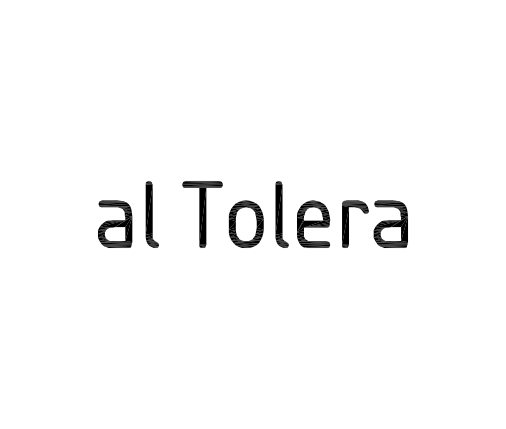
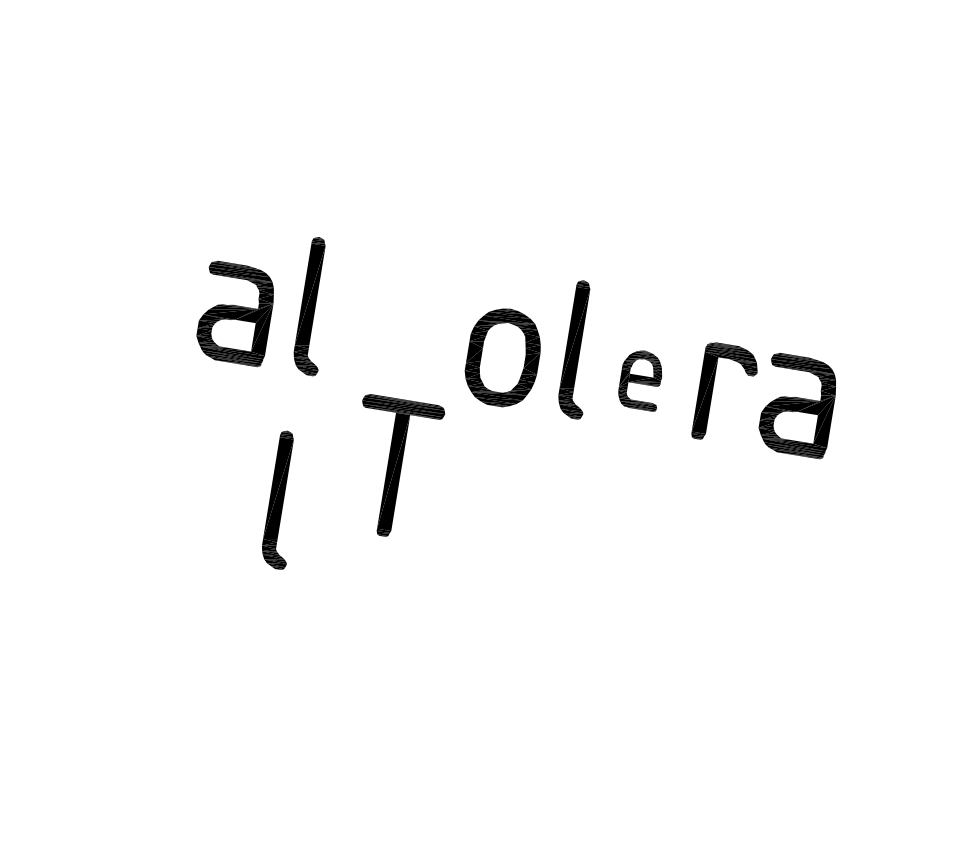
part: (202, 214) -> (393, 467), moved
part: (313, 223) -> (640, 378), size x0.6
part: (151, 309) -> (281, 499), added

